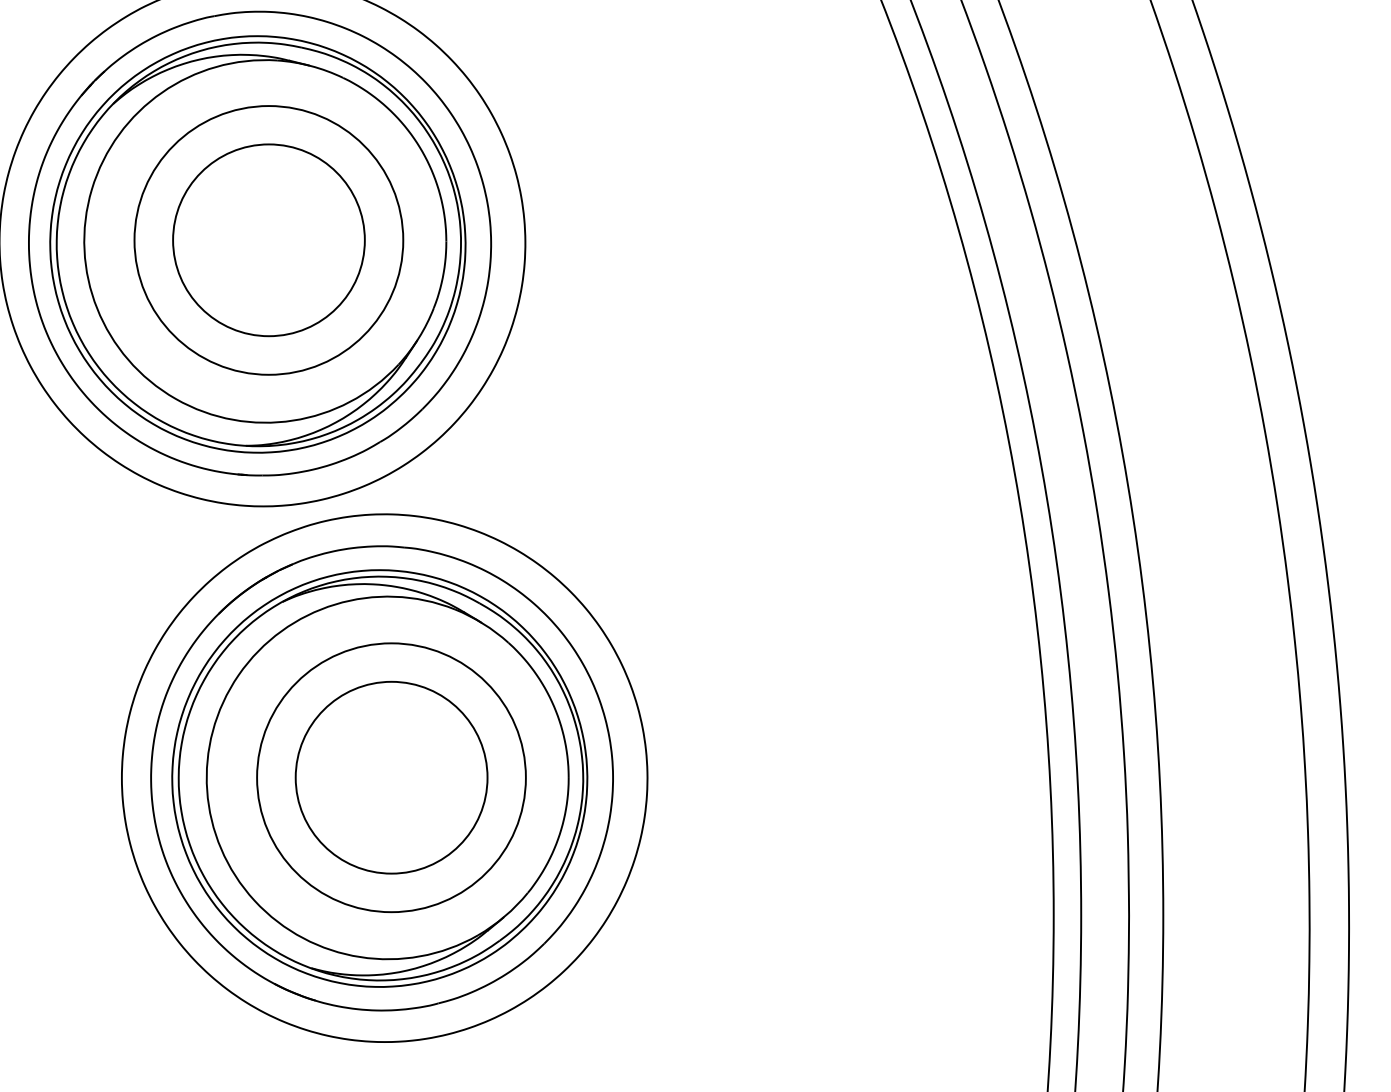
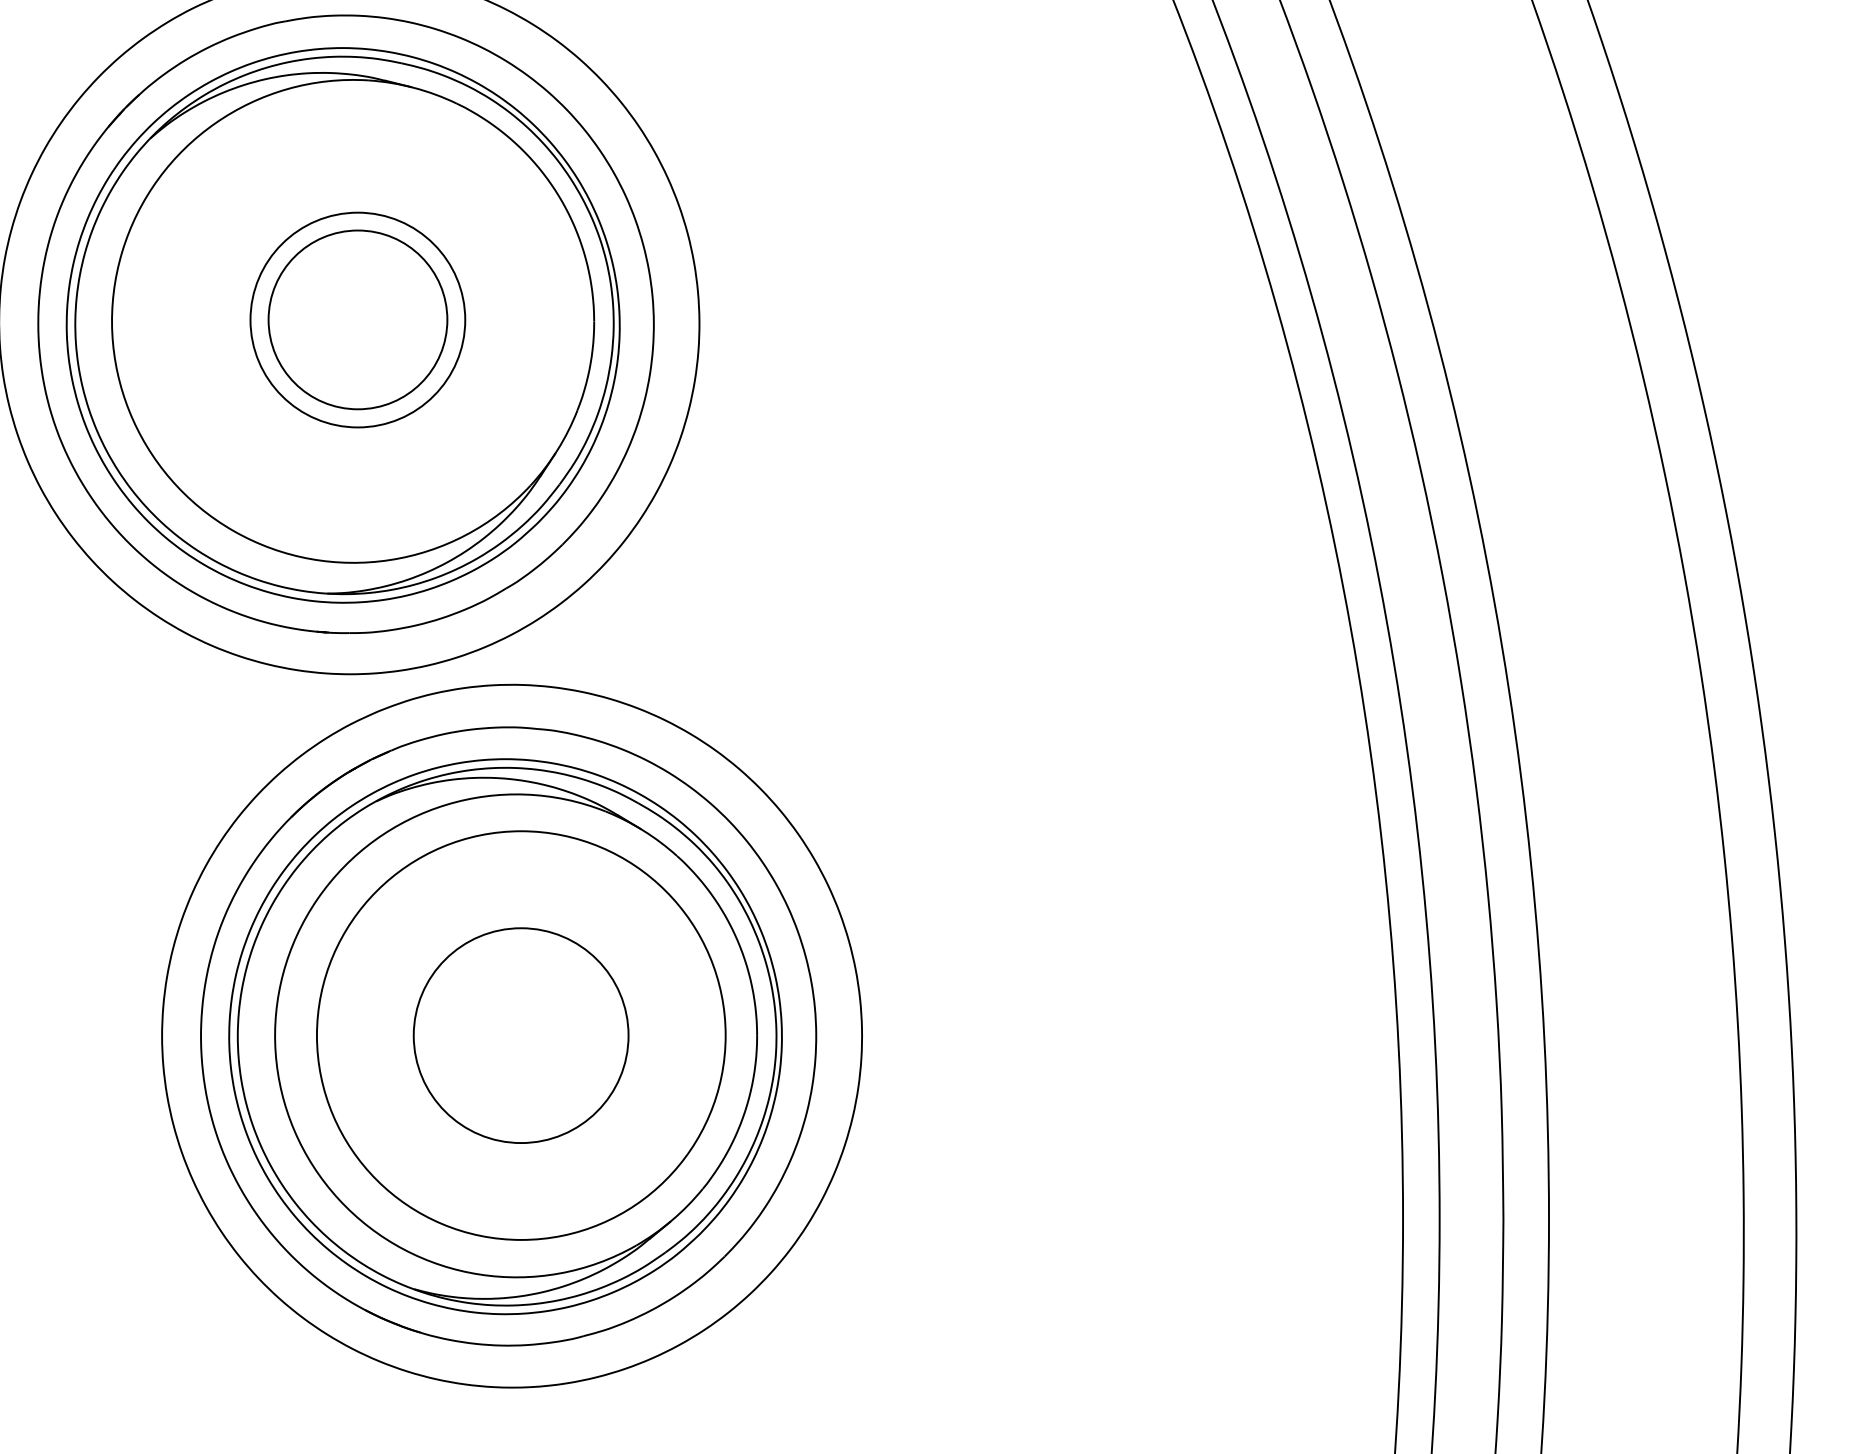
circle: (268, 240) -> (357, 319), size x0.7
circle: (268, 240) -> (357, 320), size x0.6
circle: (391, 777) -> (521, 1035), size x0.6
circle: (391, 777) -> (521, 1035), size x1.6

